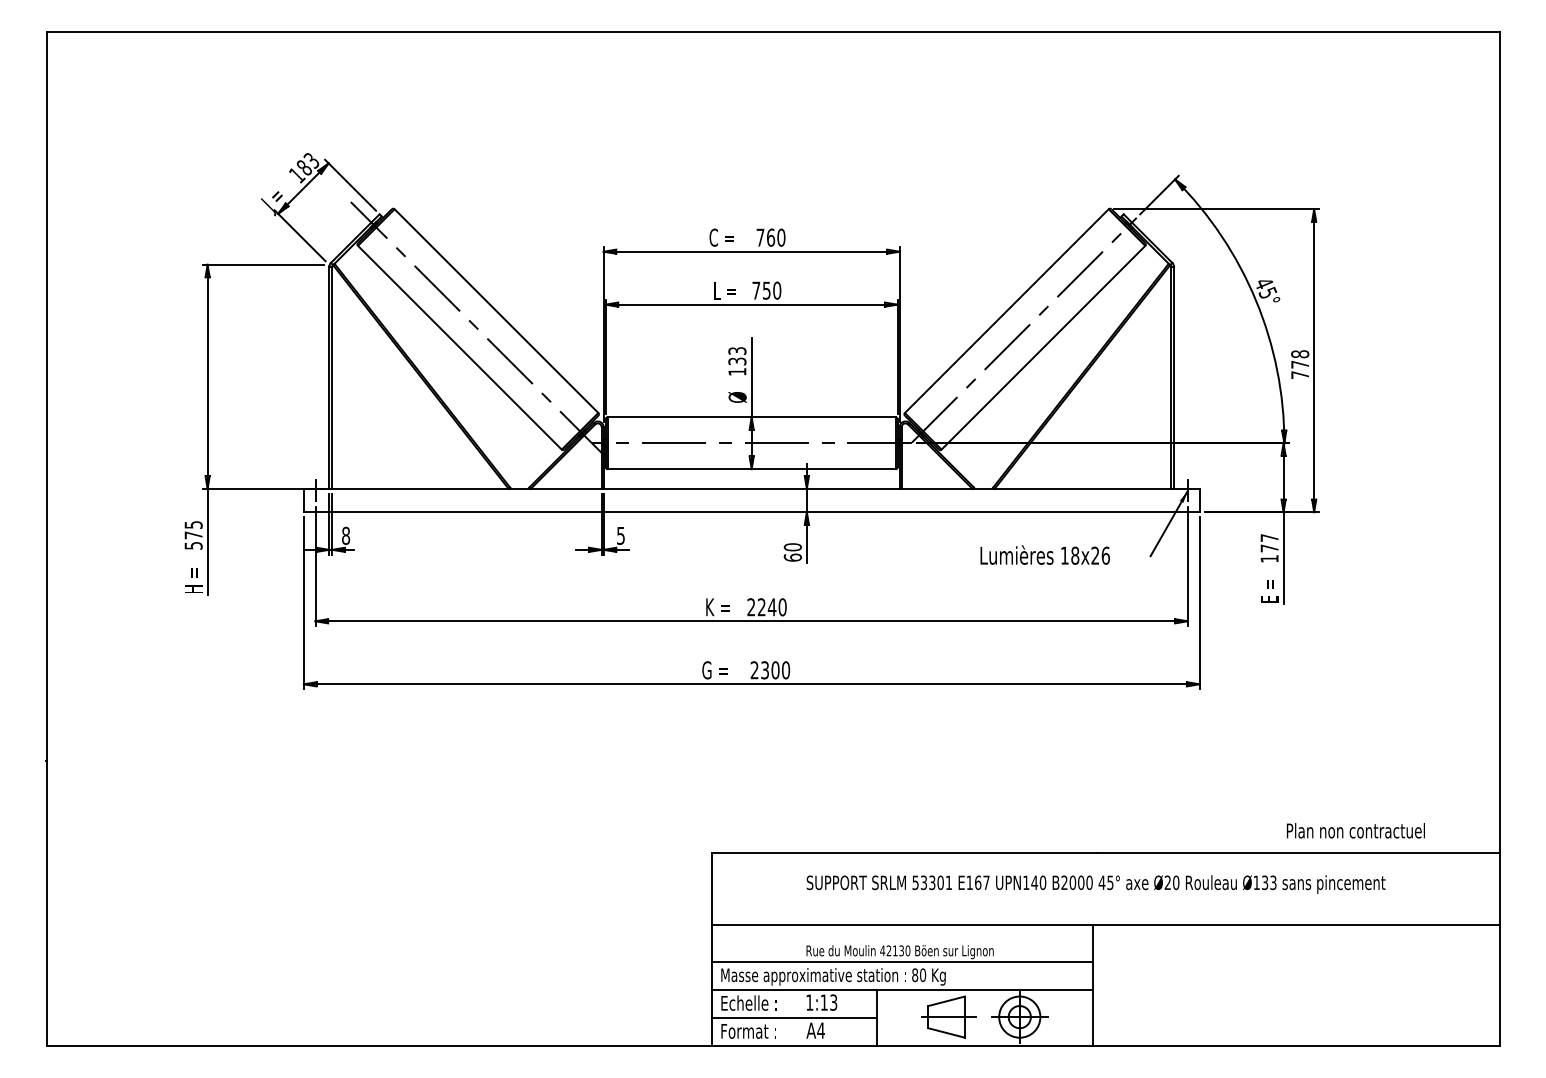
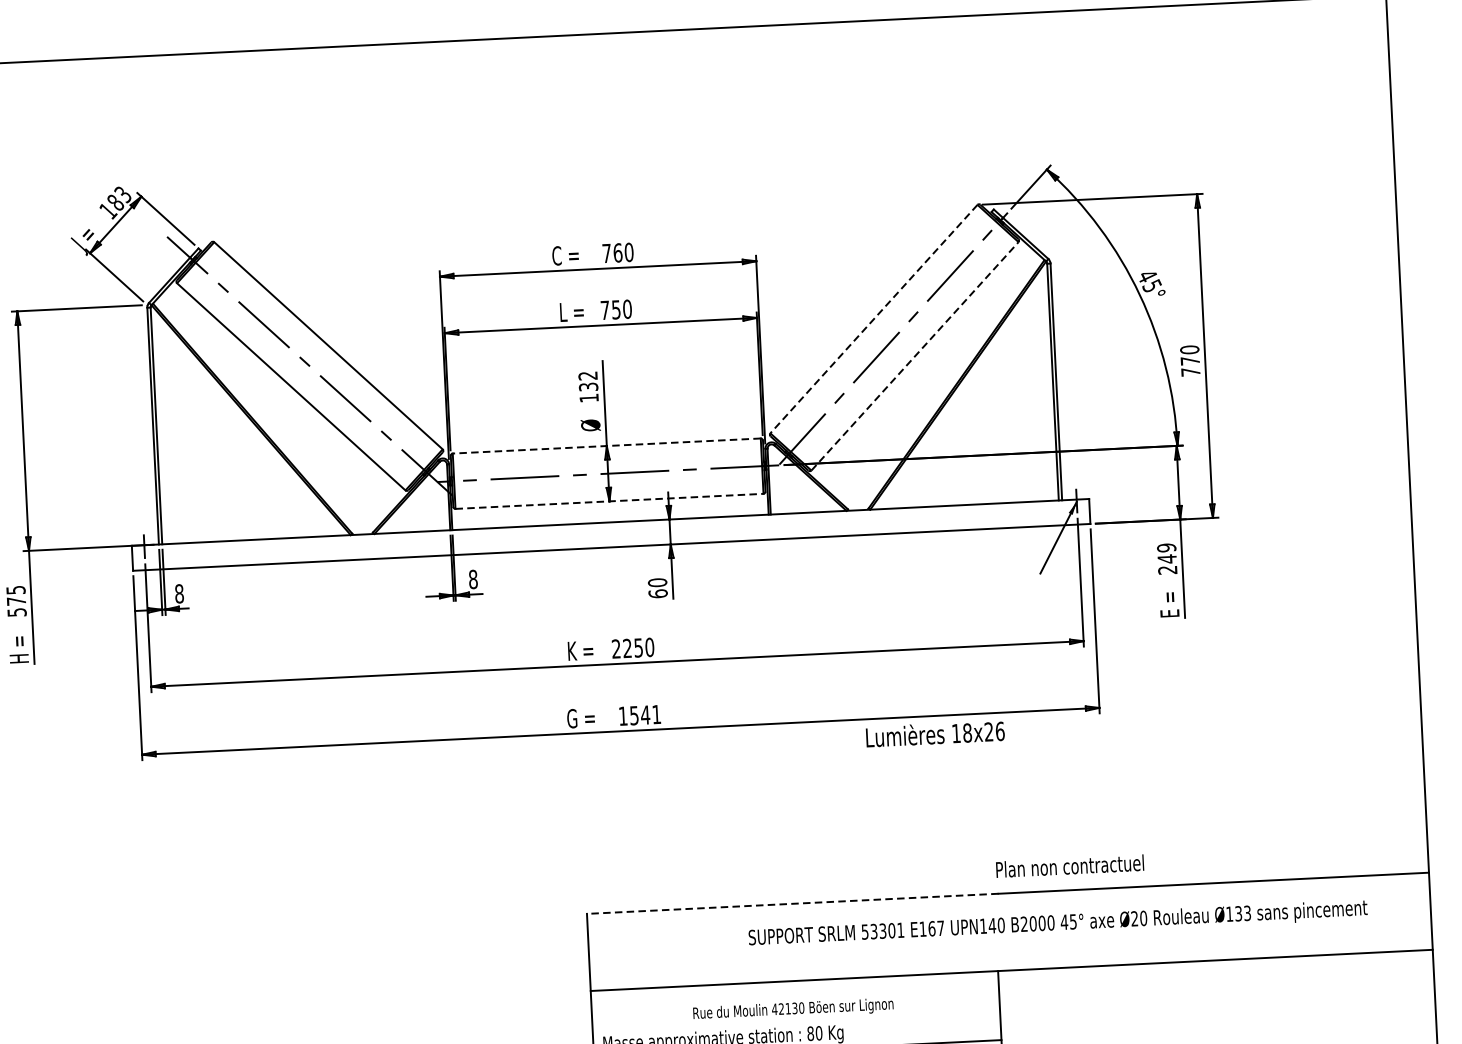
line: (1006, 311) -> (873, 319), solid -> dashed
line: (1043, 347) -> (915, 356), solid -> dashed
text: (737, 350) -> (588, 375), 133 -> 132
text: (1299, 354) -> (1189, 350), 778 -> 770
line: (751, 417) -> (606, 446), solid -> dashed
line: (752, 469) -> (610, 501), solid -> dashed
text: (621, 535) -> (473, 579), 5 -> 8
text: (1269, 548) -> (1167, 559), 177 -> 249
text: (1044, 554) -> (934, 733), moved
text: (771, 607) -> (637, 648), 2240 -> 2250
text: (770, 670) -> (640, 715), 2300 -> 1541
text: (1355, 830) -> (1069, 866), moved
line: (904, 853) -> (792, 904), solid -> dashed
text: (1095, 884) -> (1057, 924), moved
line: (901, 962) -> (795, 1020), removed

